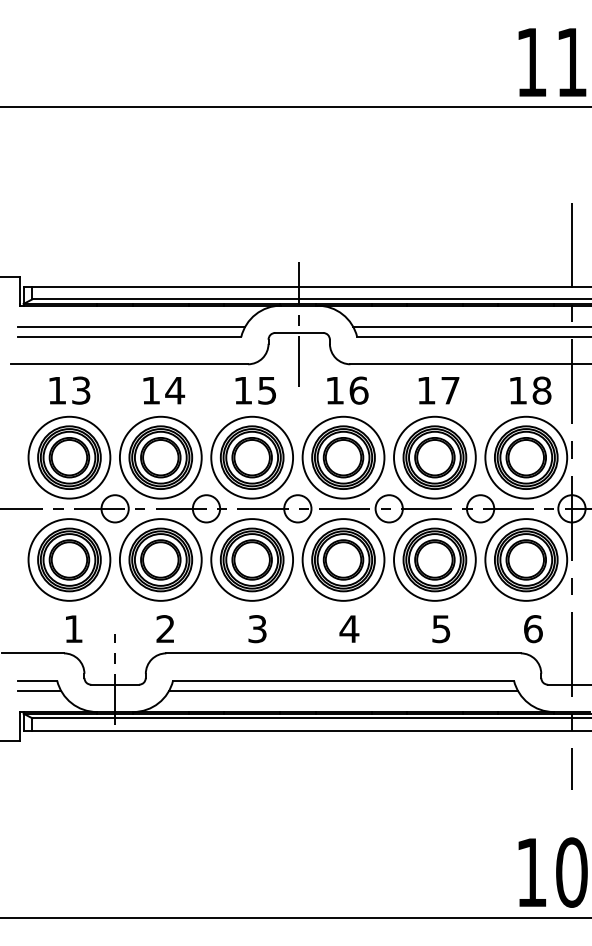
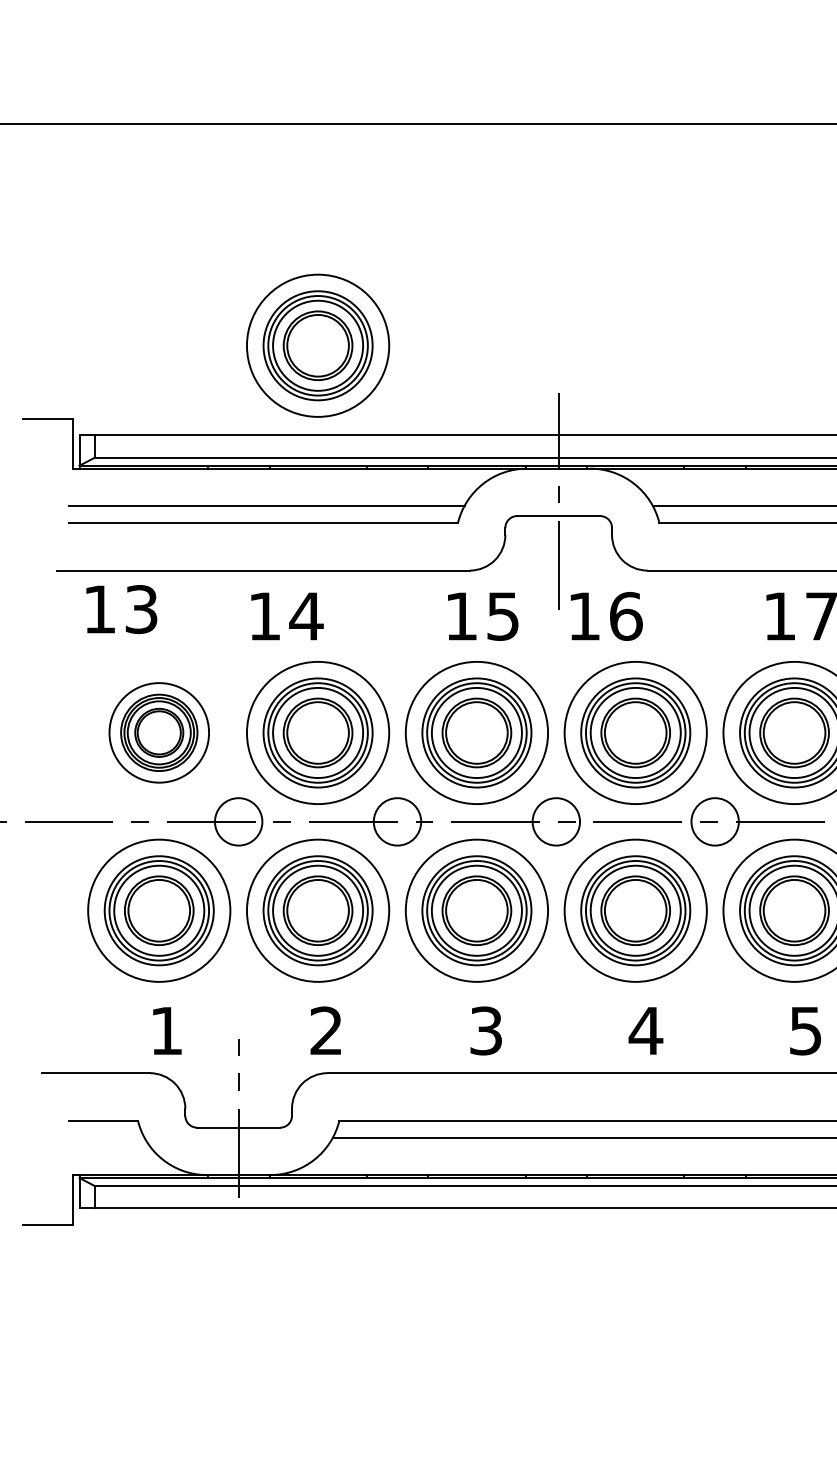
part: (160, 234) -> (317, 344), added
text: (69, 390) -> (121, 609), moved
text: (164, 390) -> (287, 616), moved
text: (347, 390) -> (606, 616), moved
part: (69, 457) -> (159, 732), size x0.7
line: (38, 690) -> (105, 1137), removed

